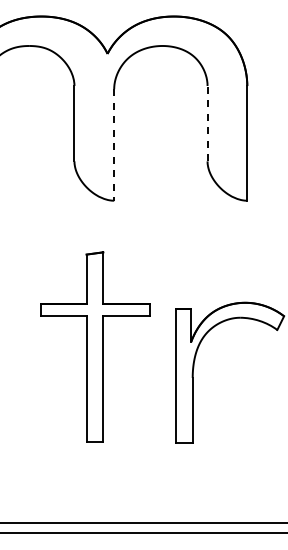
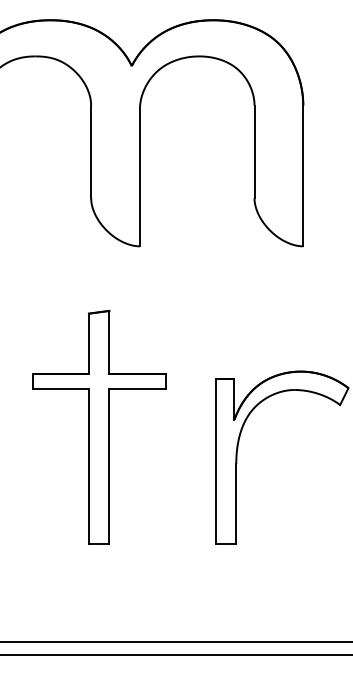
line: (207, 123) -> (254, 151), dashed -> solid
line: (114, 145) -> (140, 178), dashed -> solid
part: (95, 346) -> (99, 426), moved

